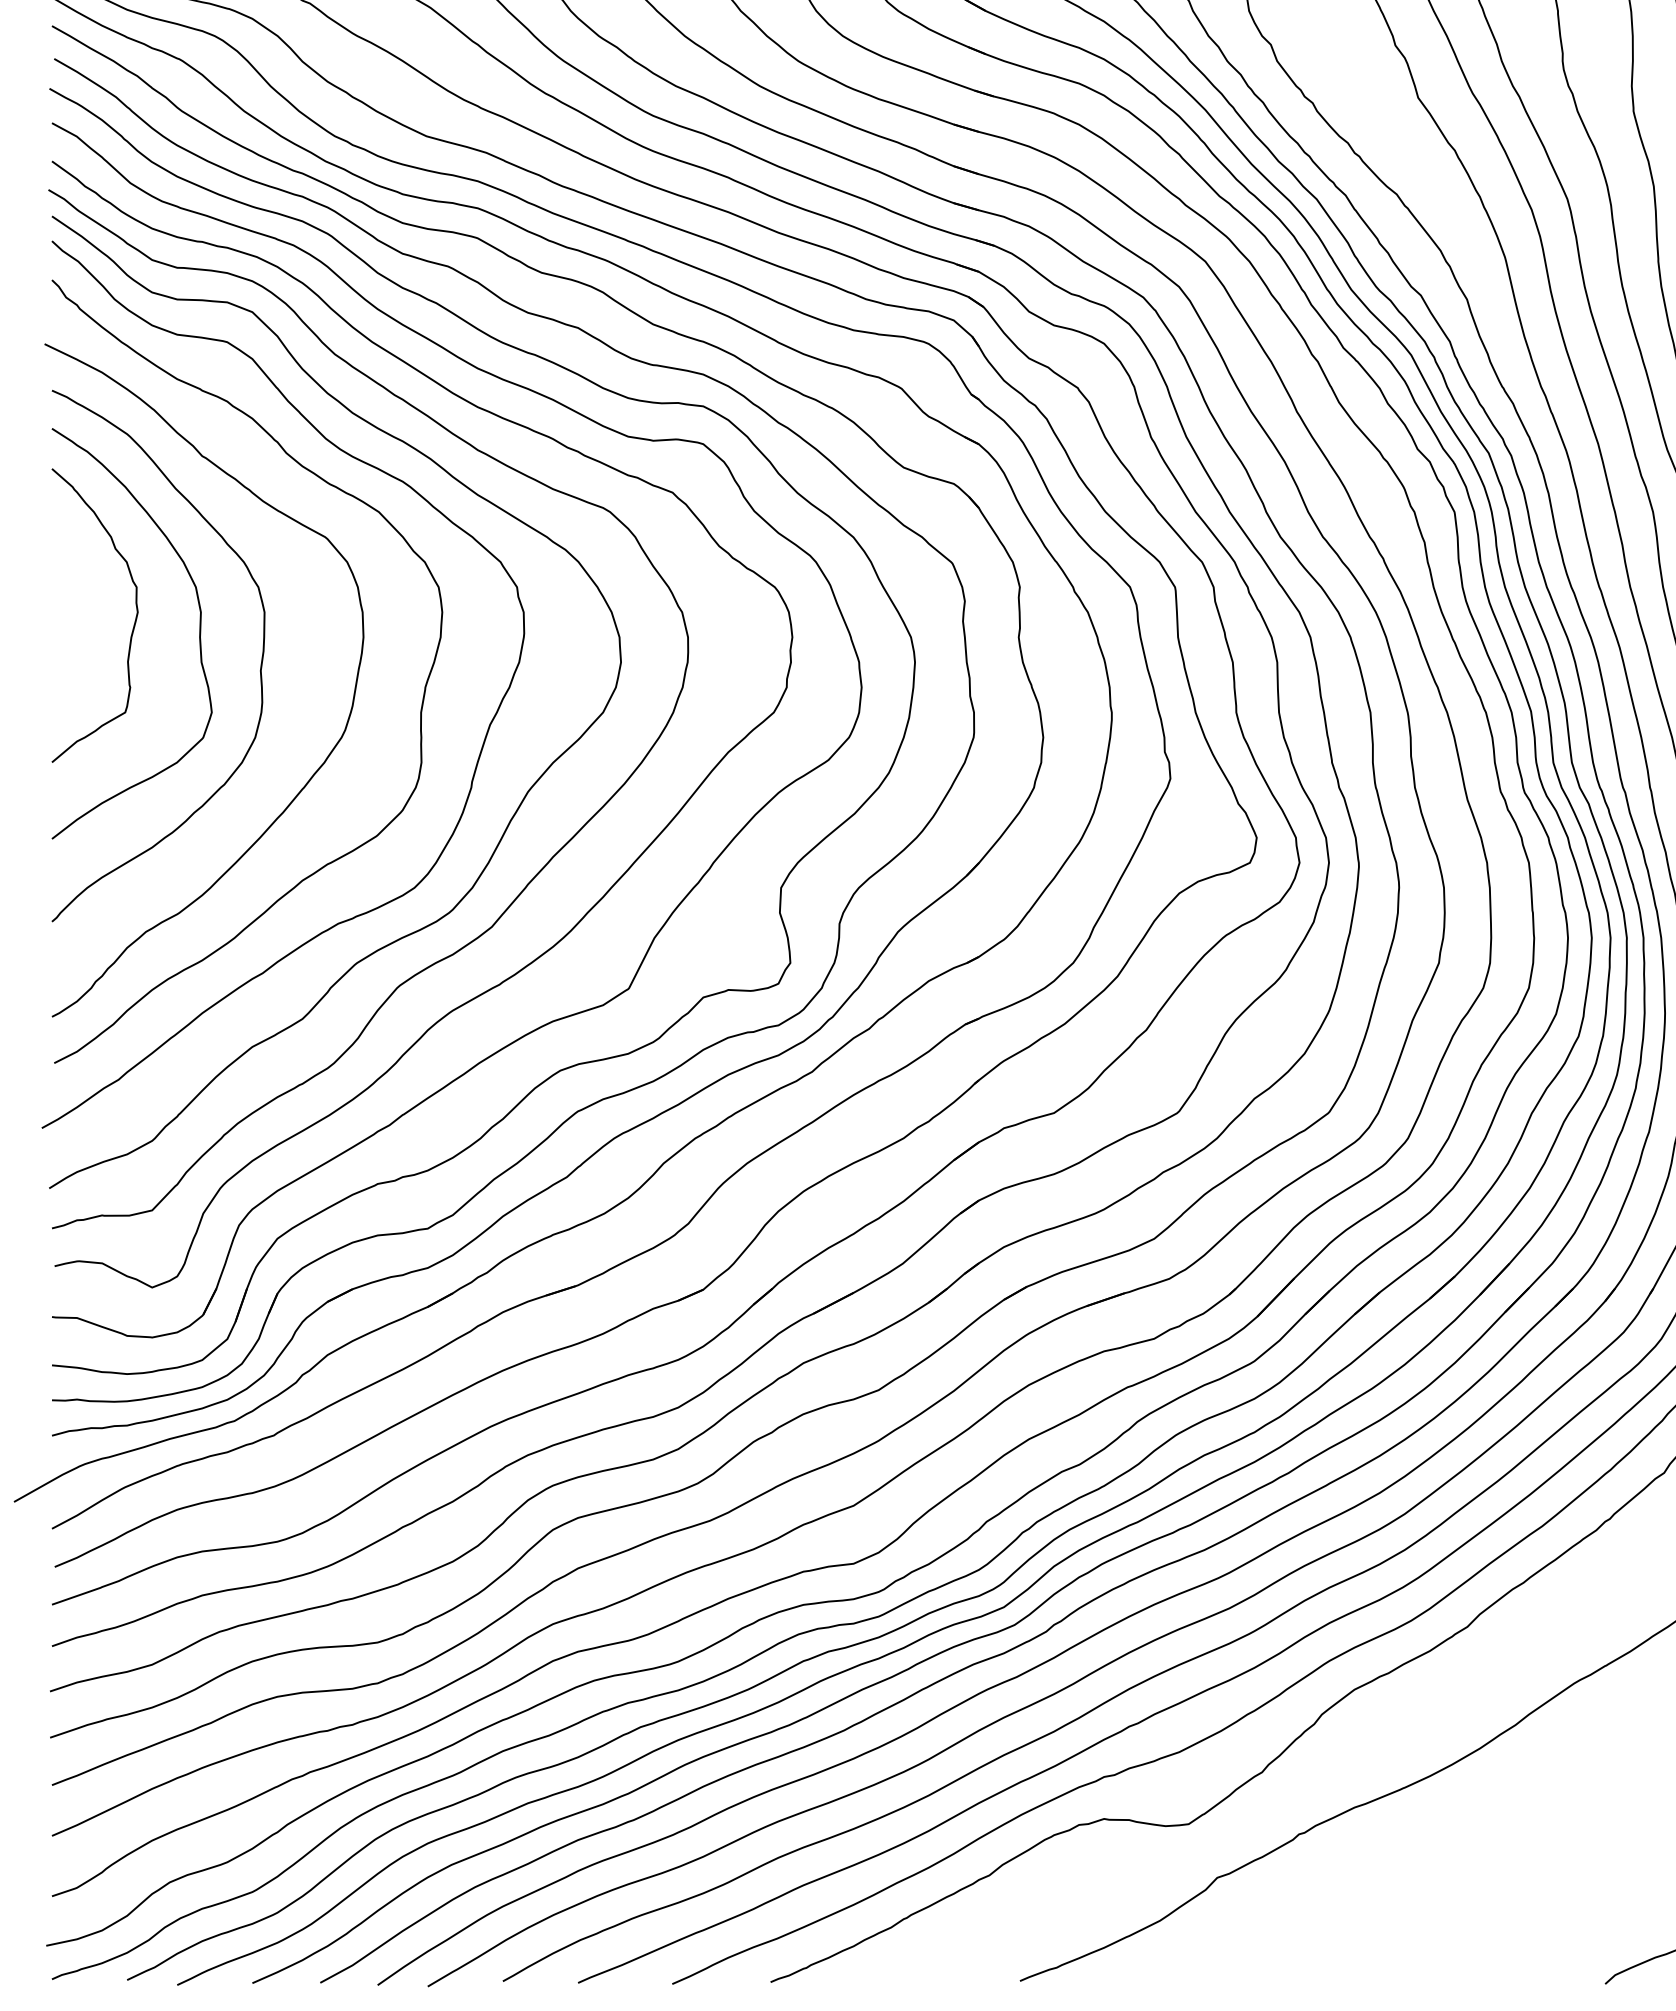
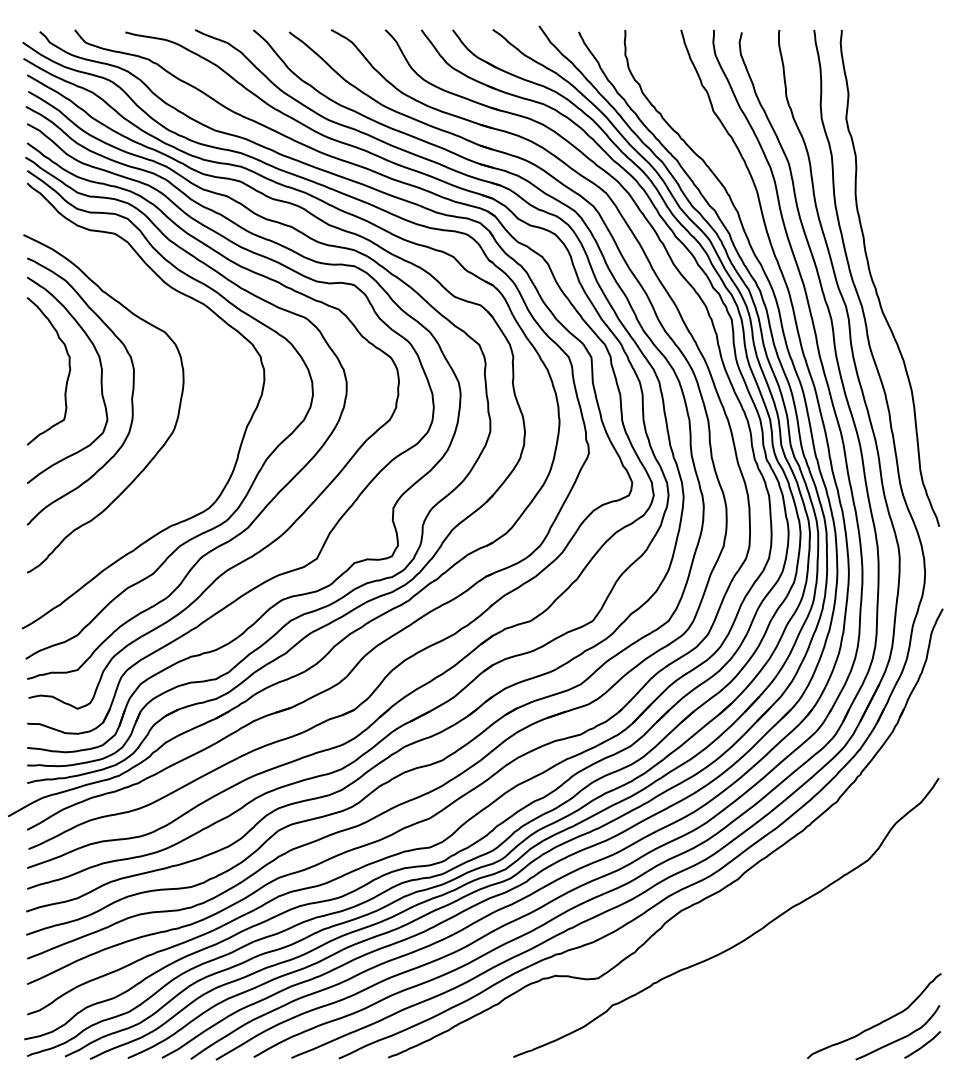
curve: (420, 699) -> (212, 413), removed

